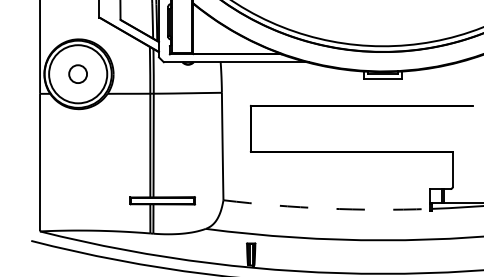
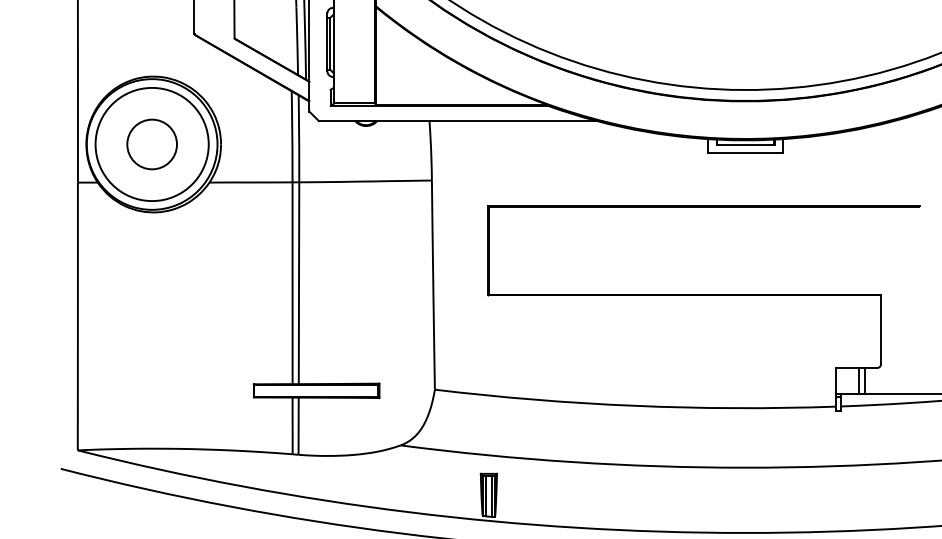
circle: (77, 73) -> (150, 142), size x1.43
arc: (326, 208) -> (635, 405), dashed -> solid

